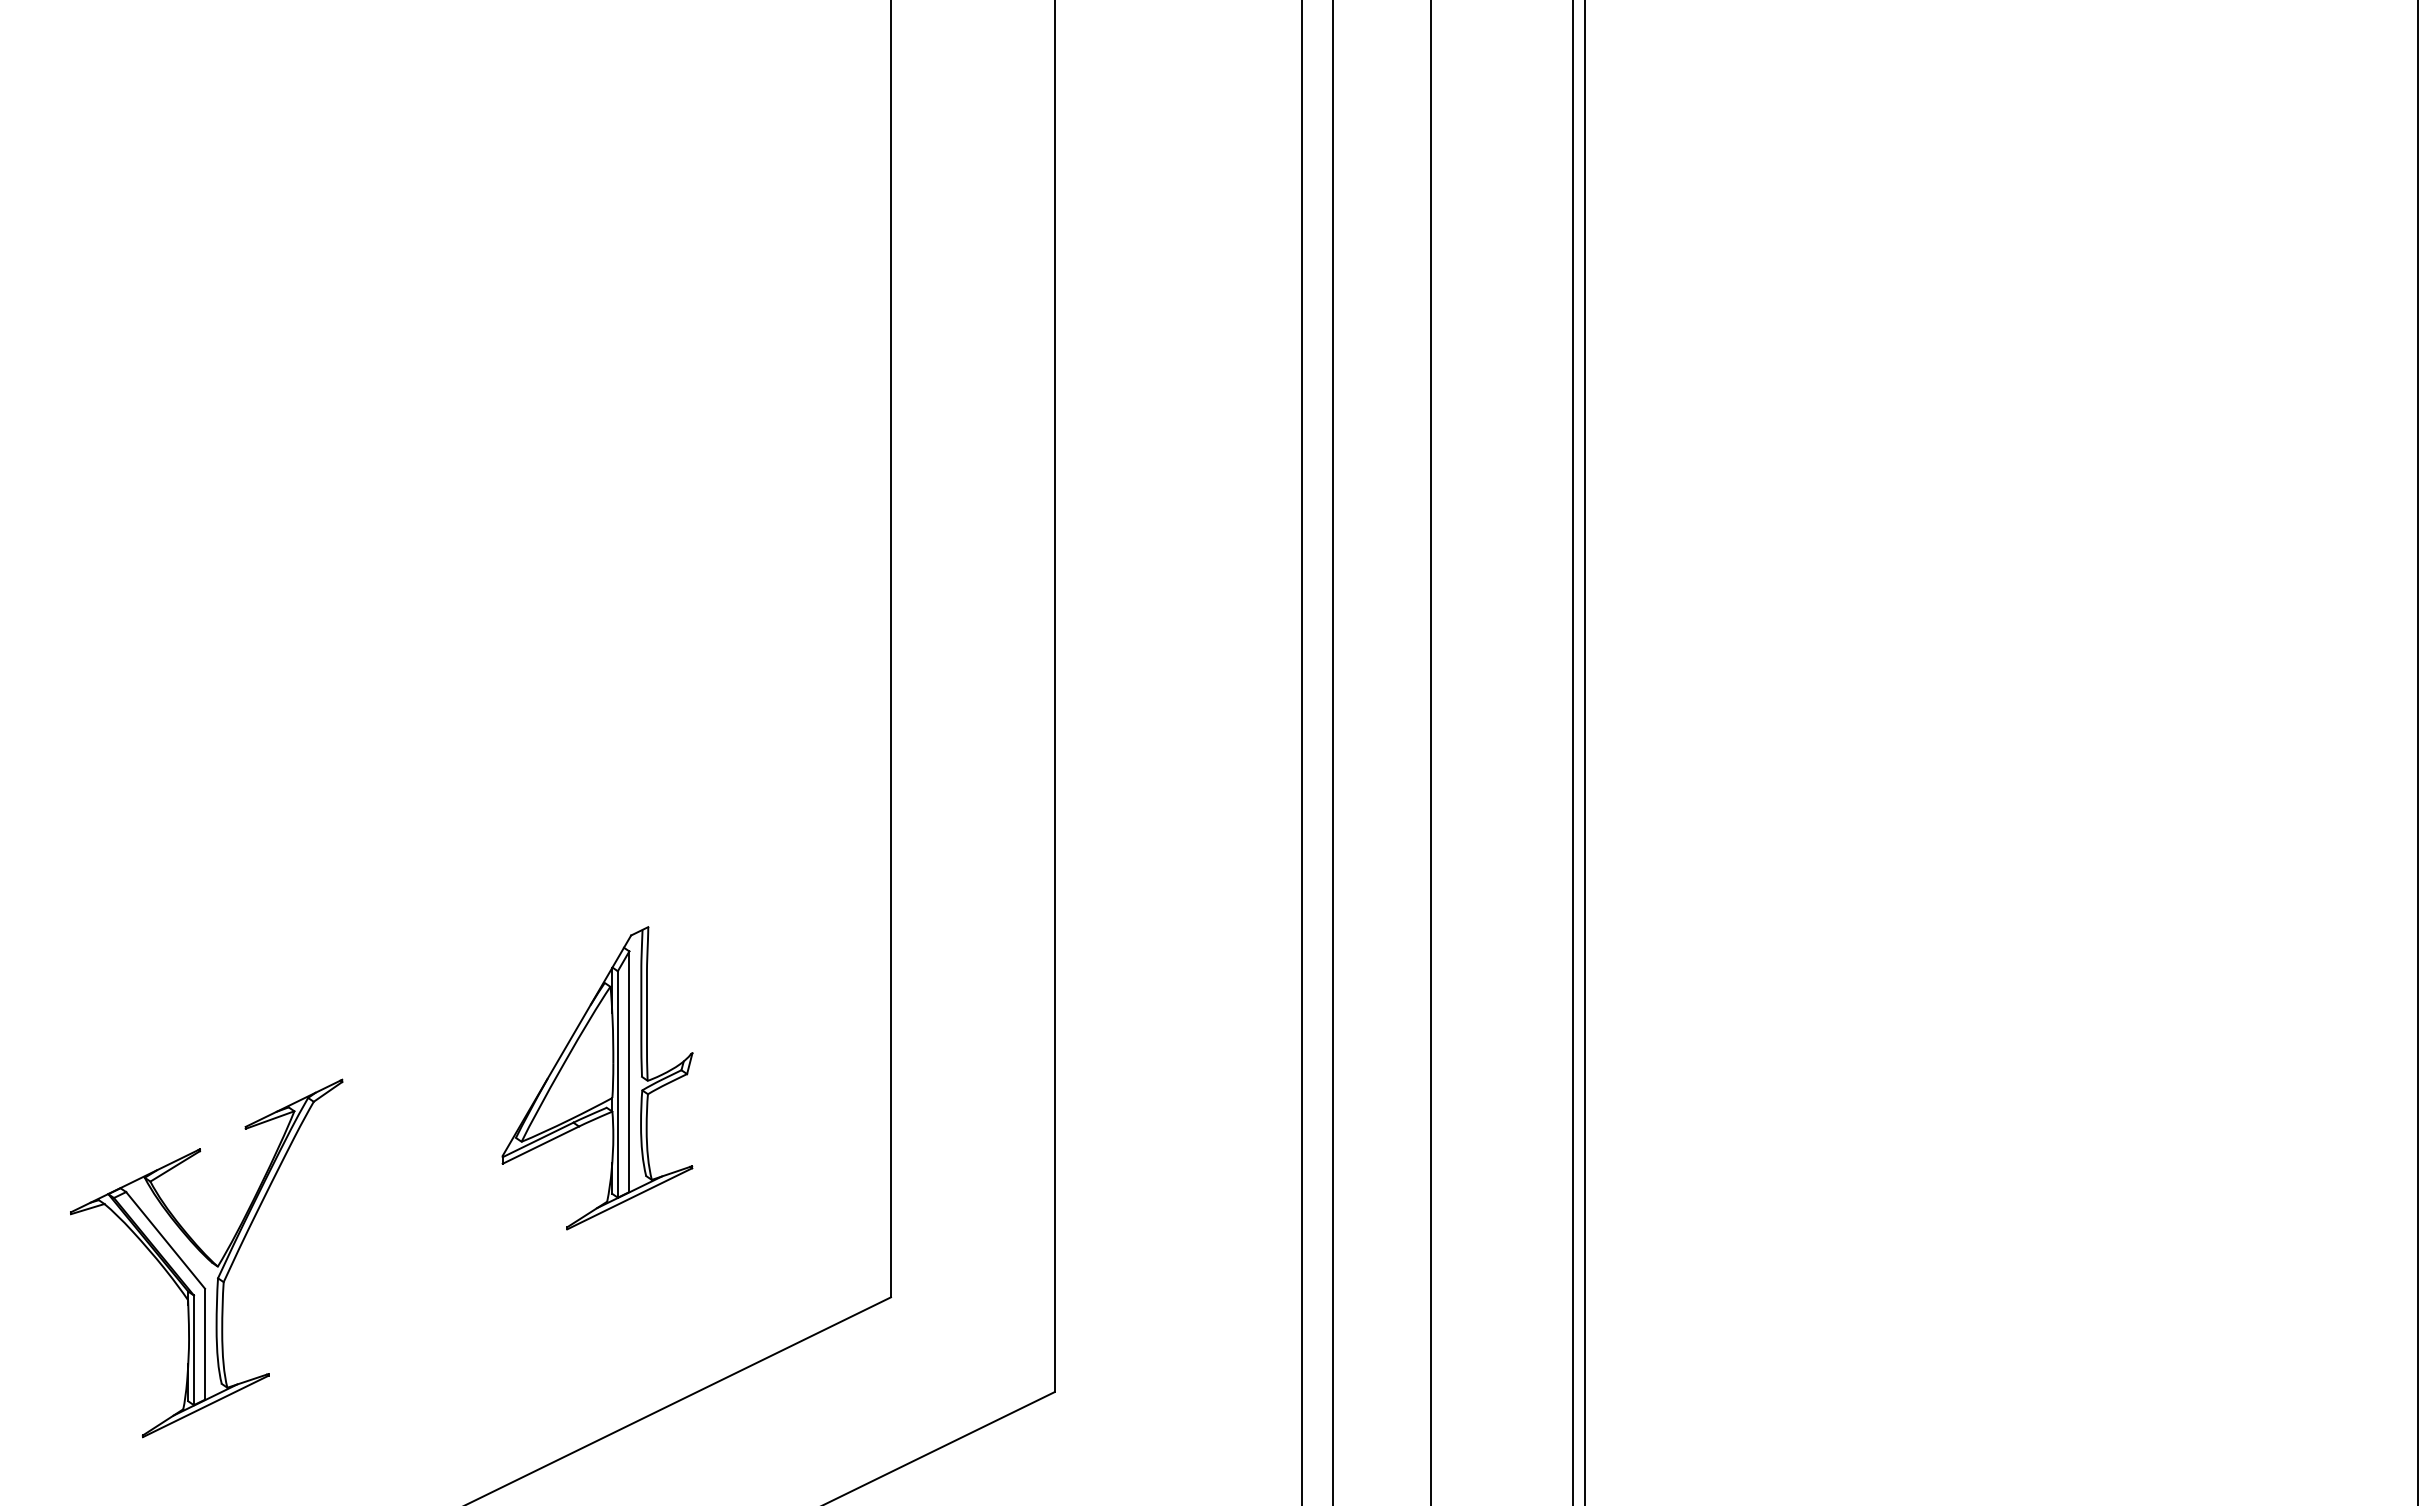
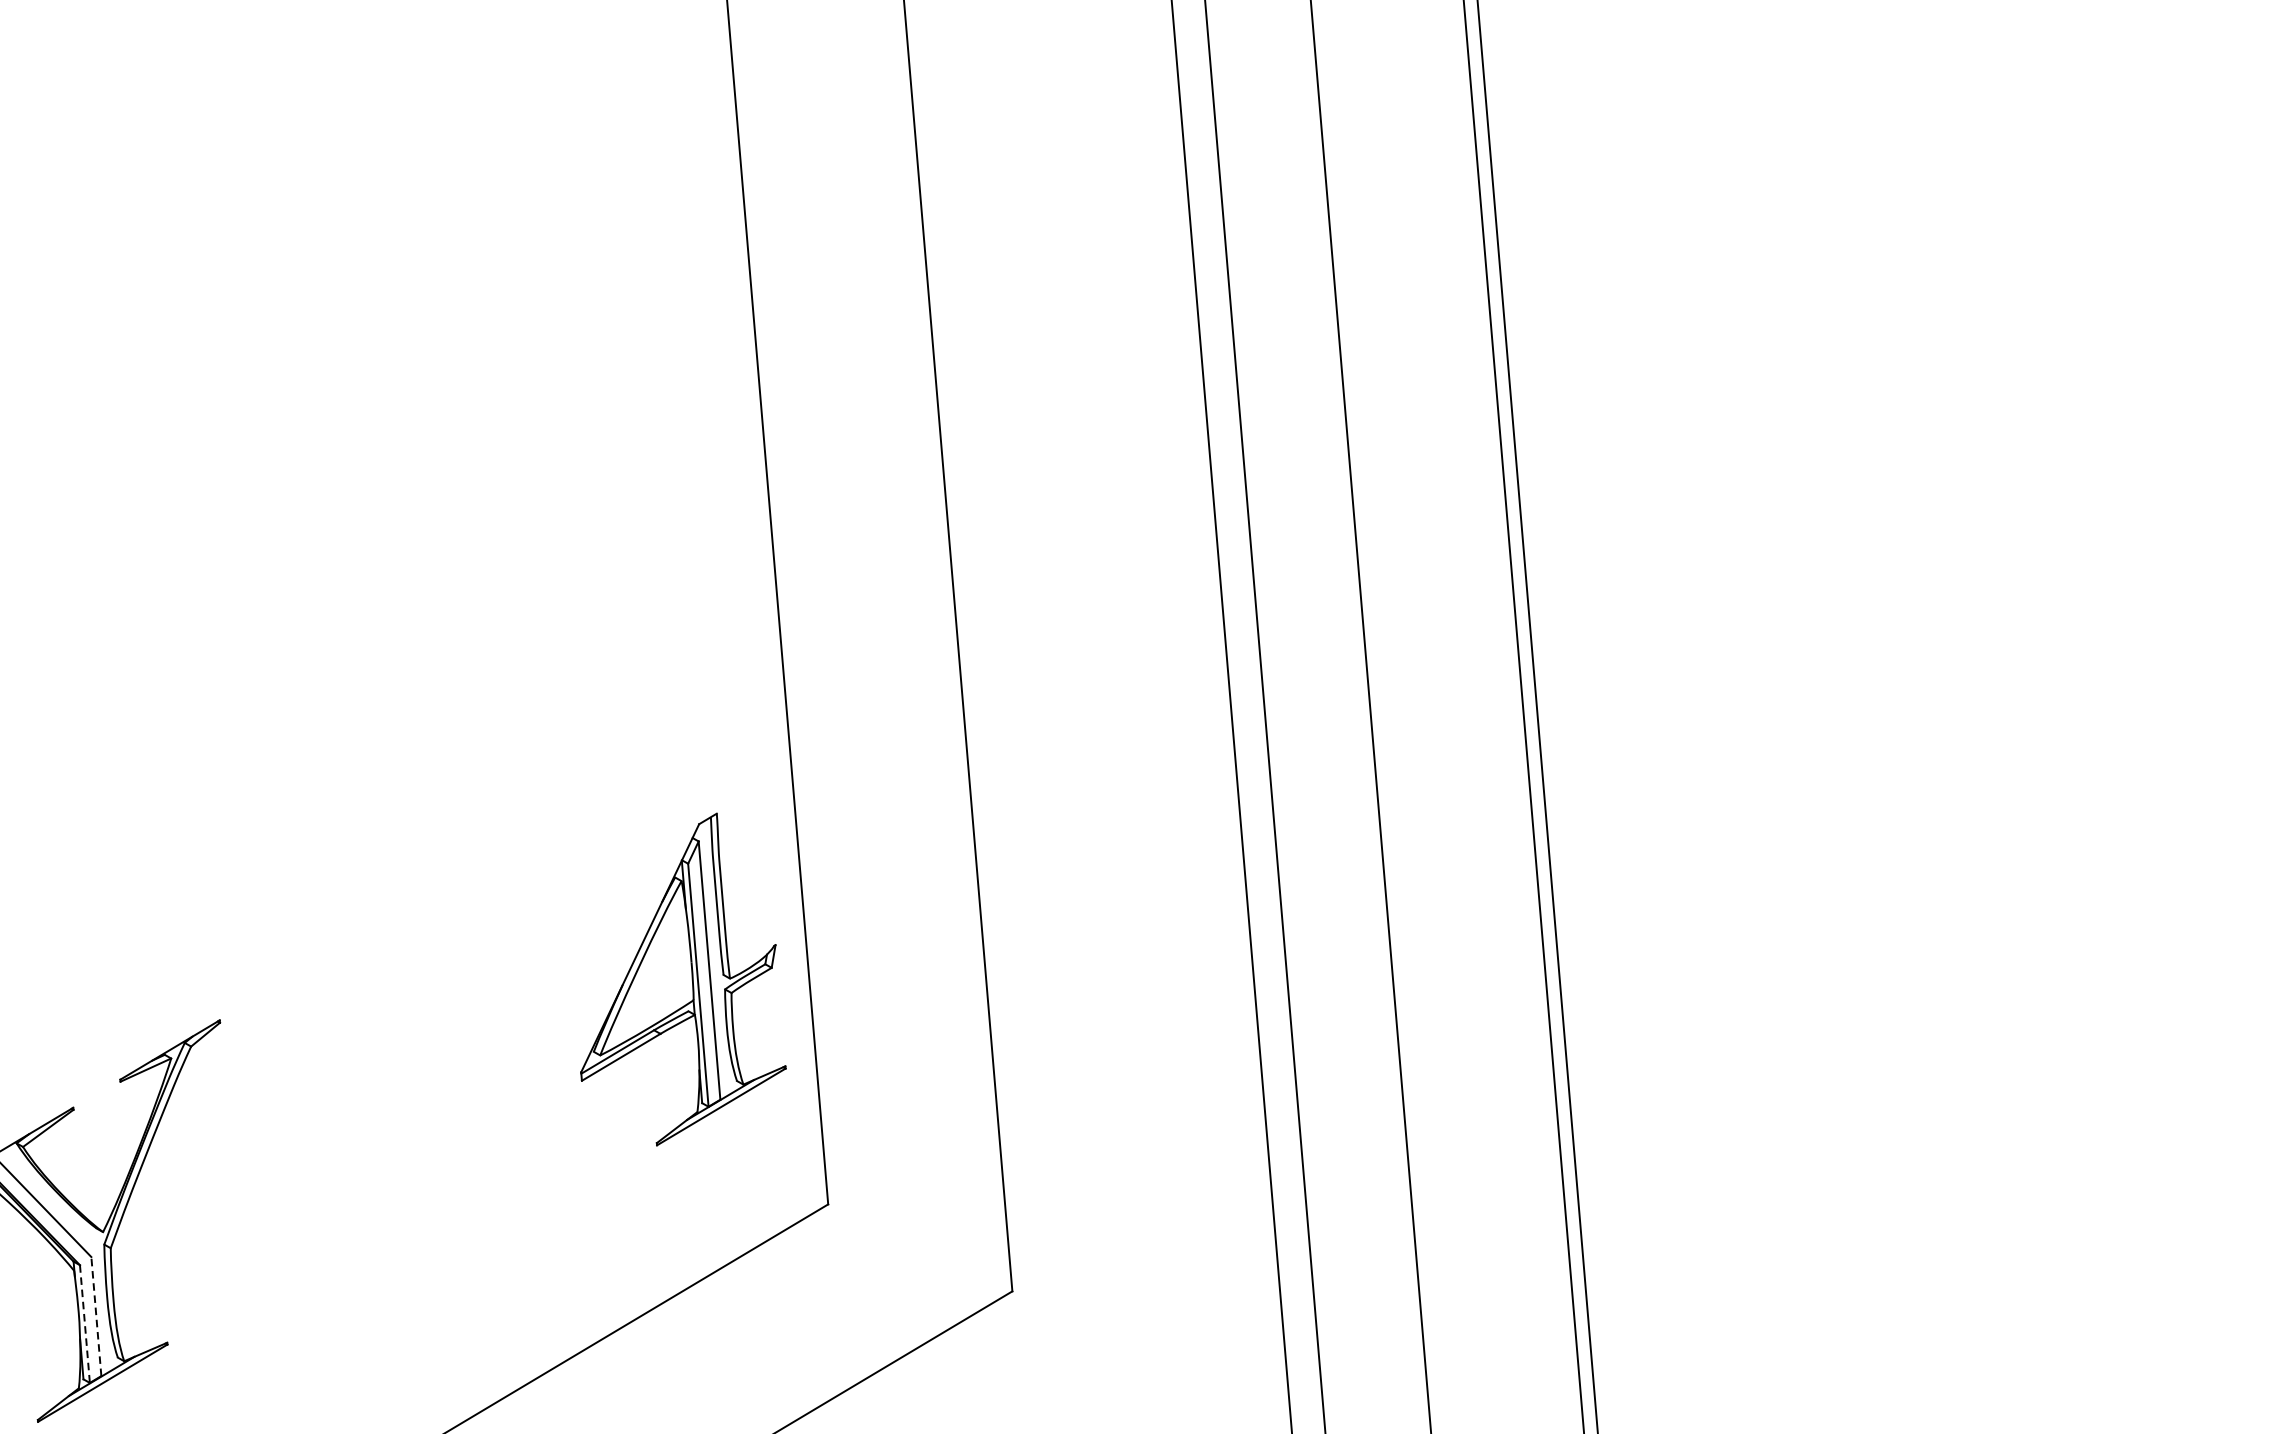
part: (597, 1078) -> (675, 980), moved
line: (205, 1343) -> (96, 1315), solid -> dashed
line: (193, 1350) -> (84, 1324), solid -> dashed

